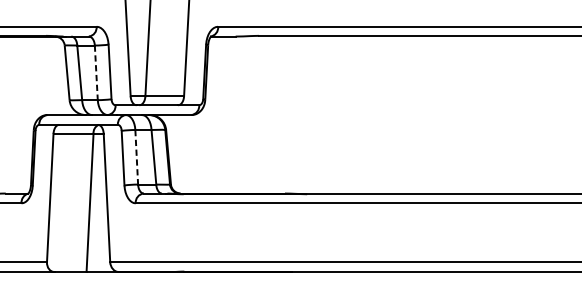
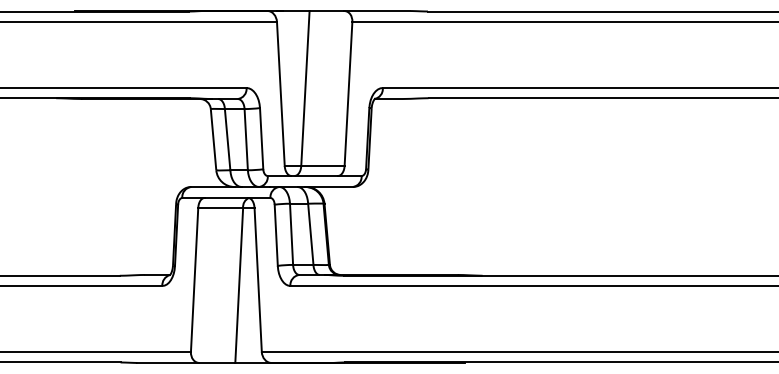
line: (96, 72) -> (246, 139), dashed -> solid
line: (136, 157) -> (291, 234), dashed -> solid

